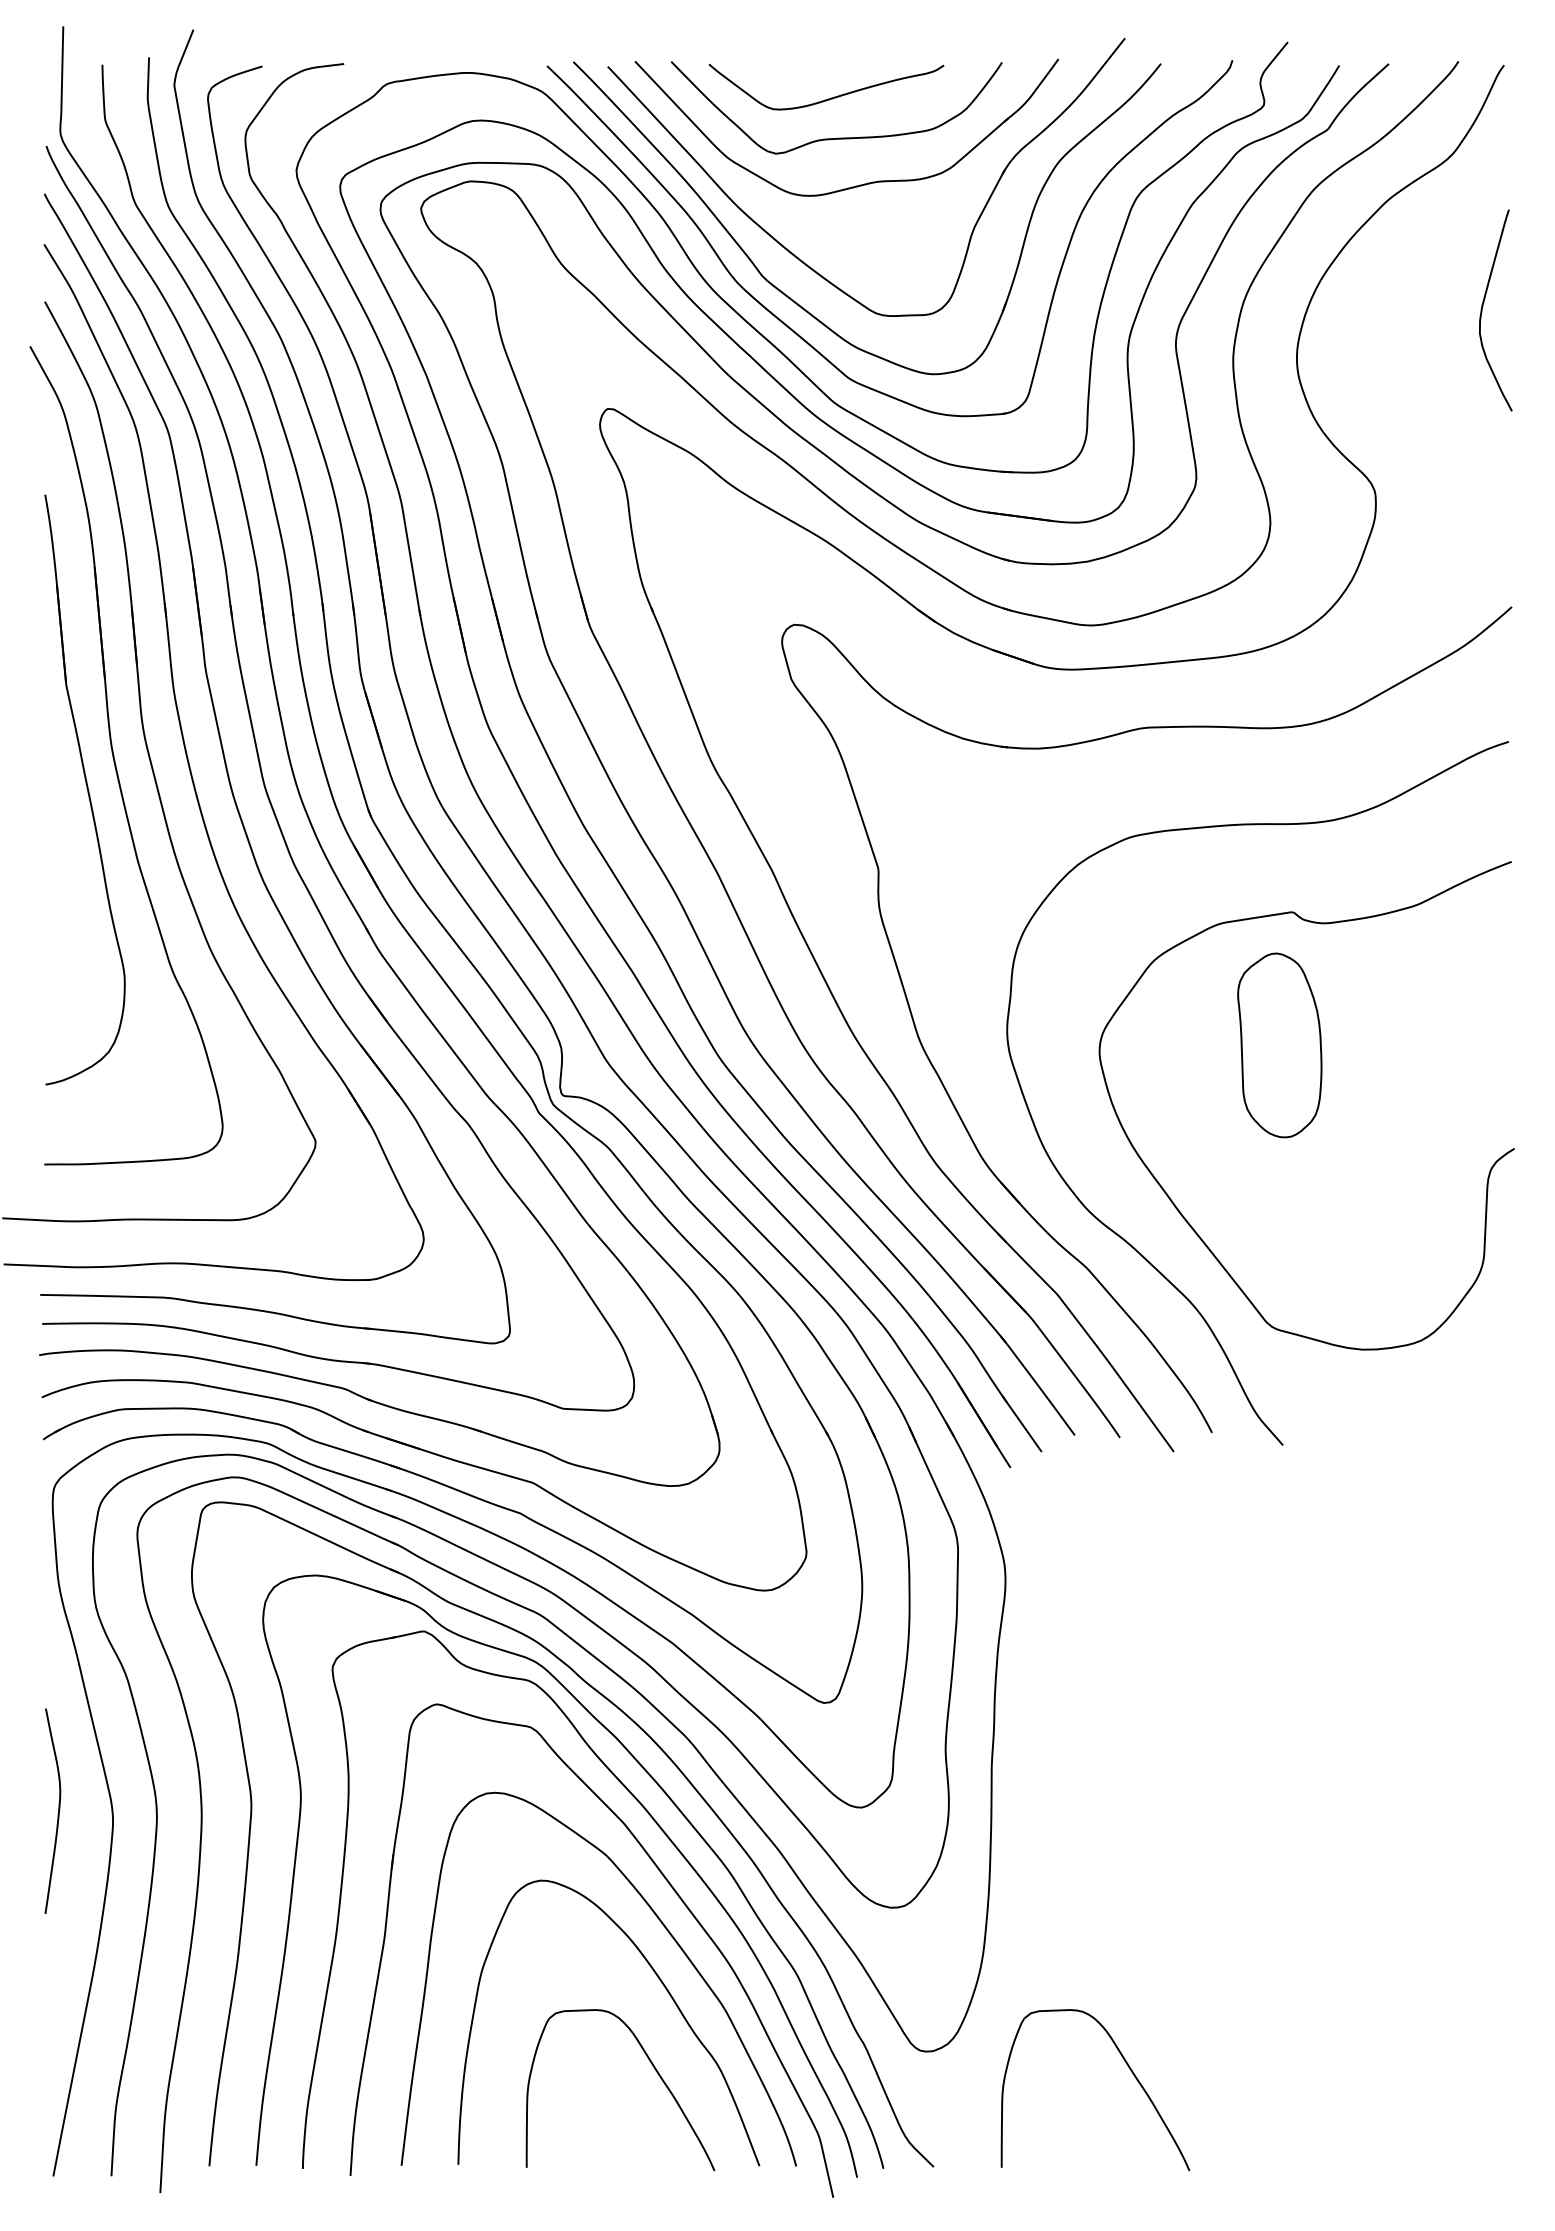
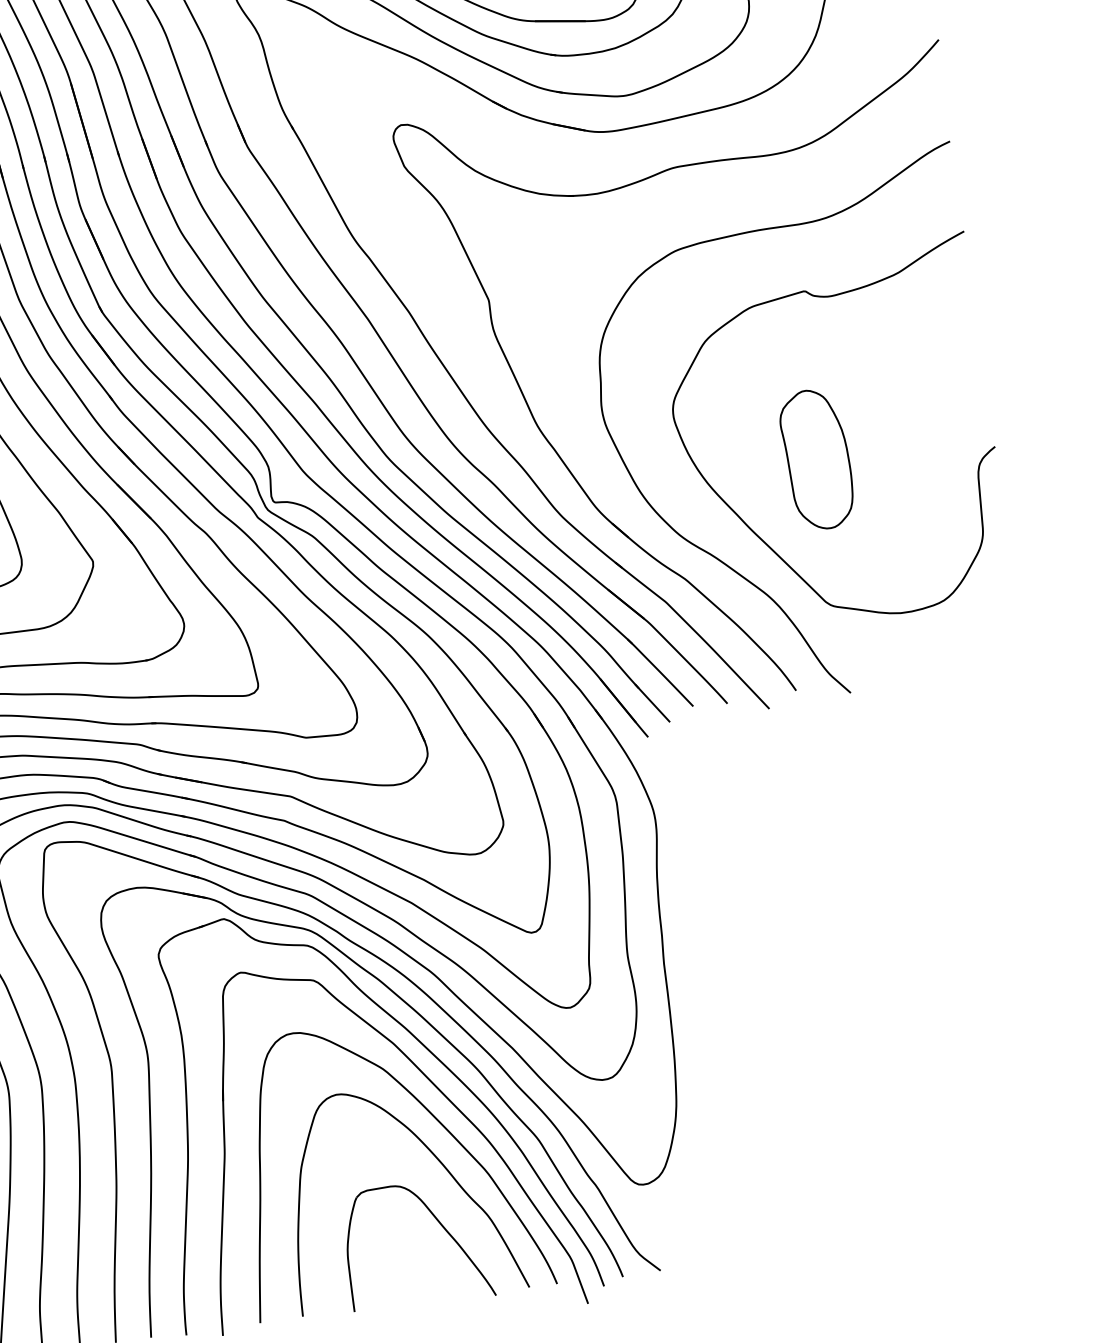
part: (1279, 1045) -> (816, 459), moved
part: (1129, 2069) -> (797, 1177), removed

